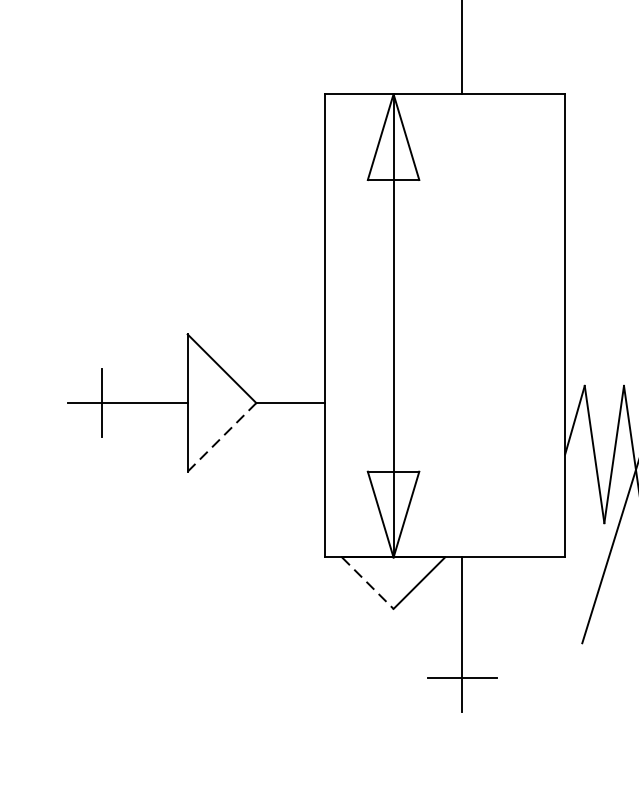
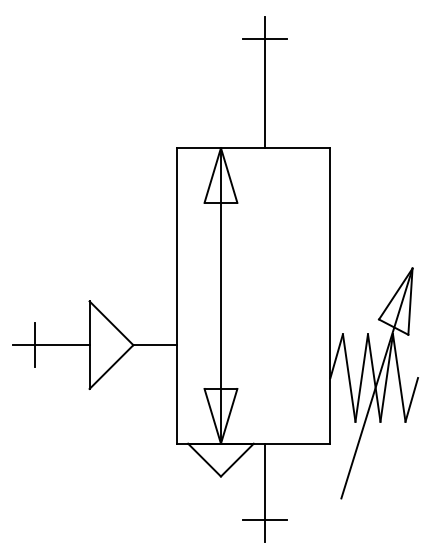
line: (222, 438) -> (111, 367), dashed -> solid
line: (367, 583) -> (204, 460), dashed -> solid

